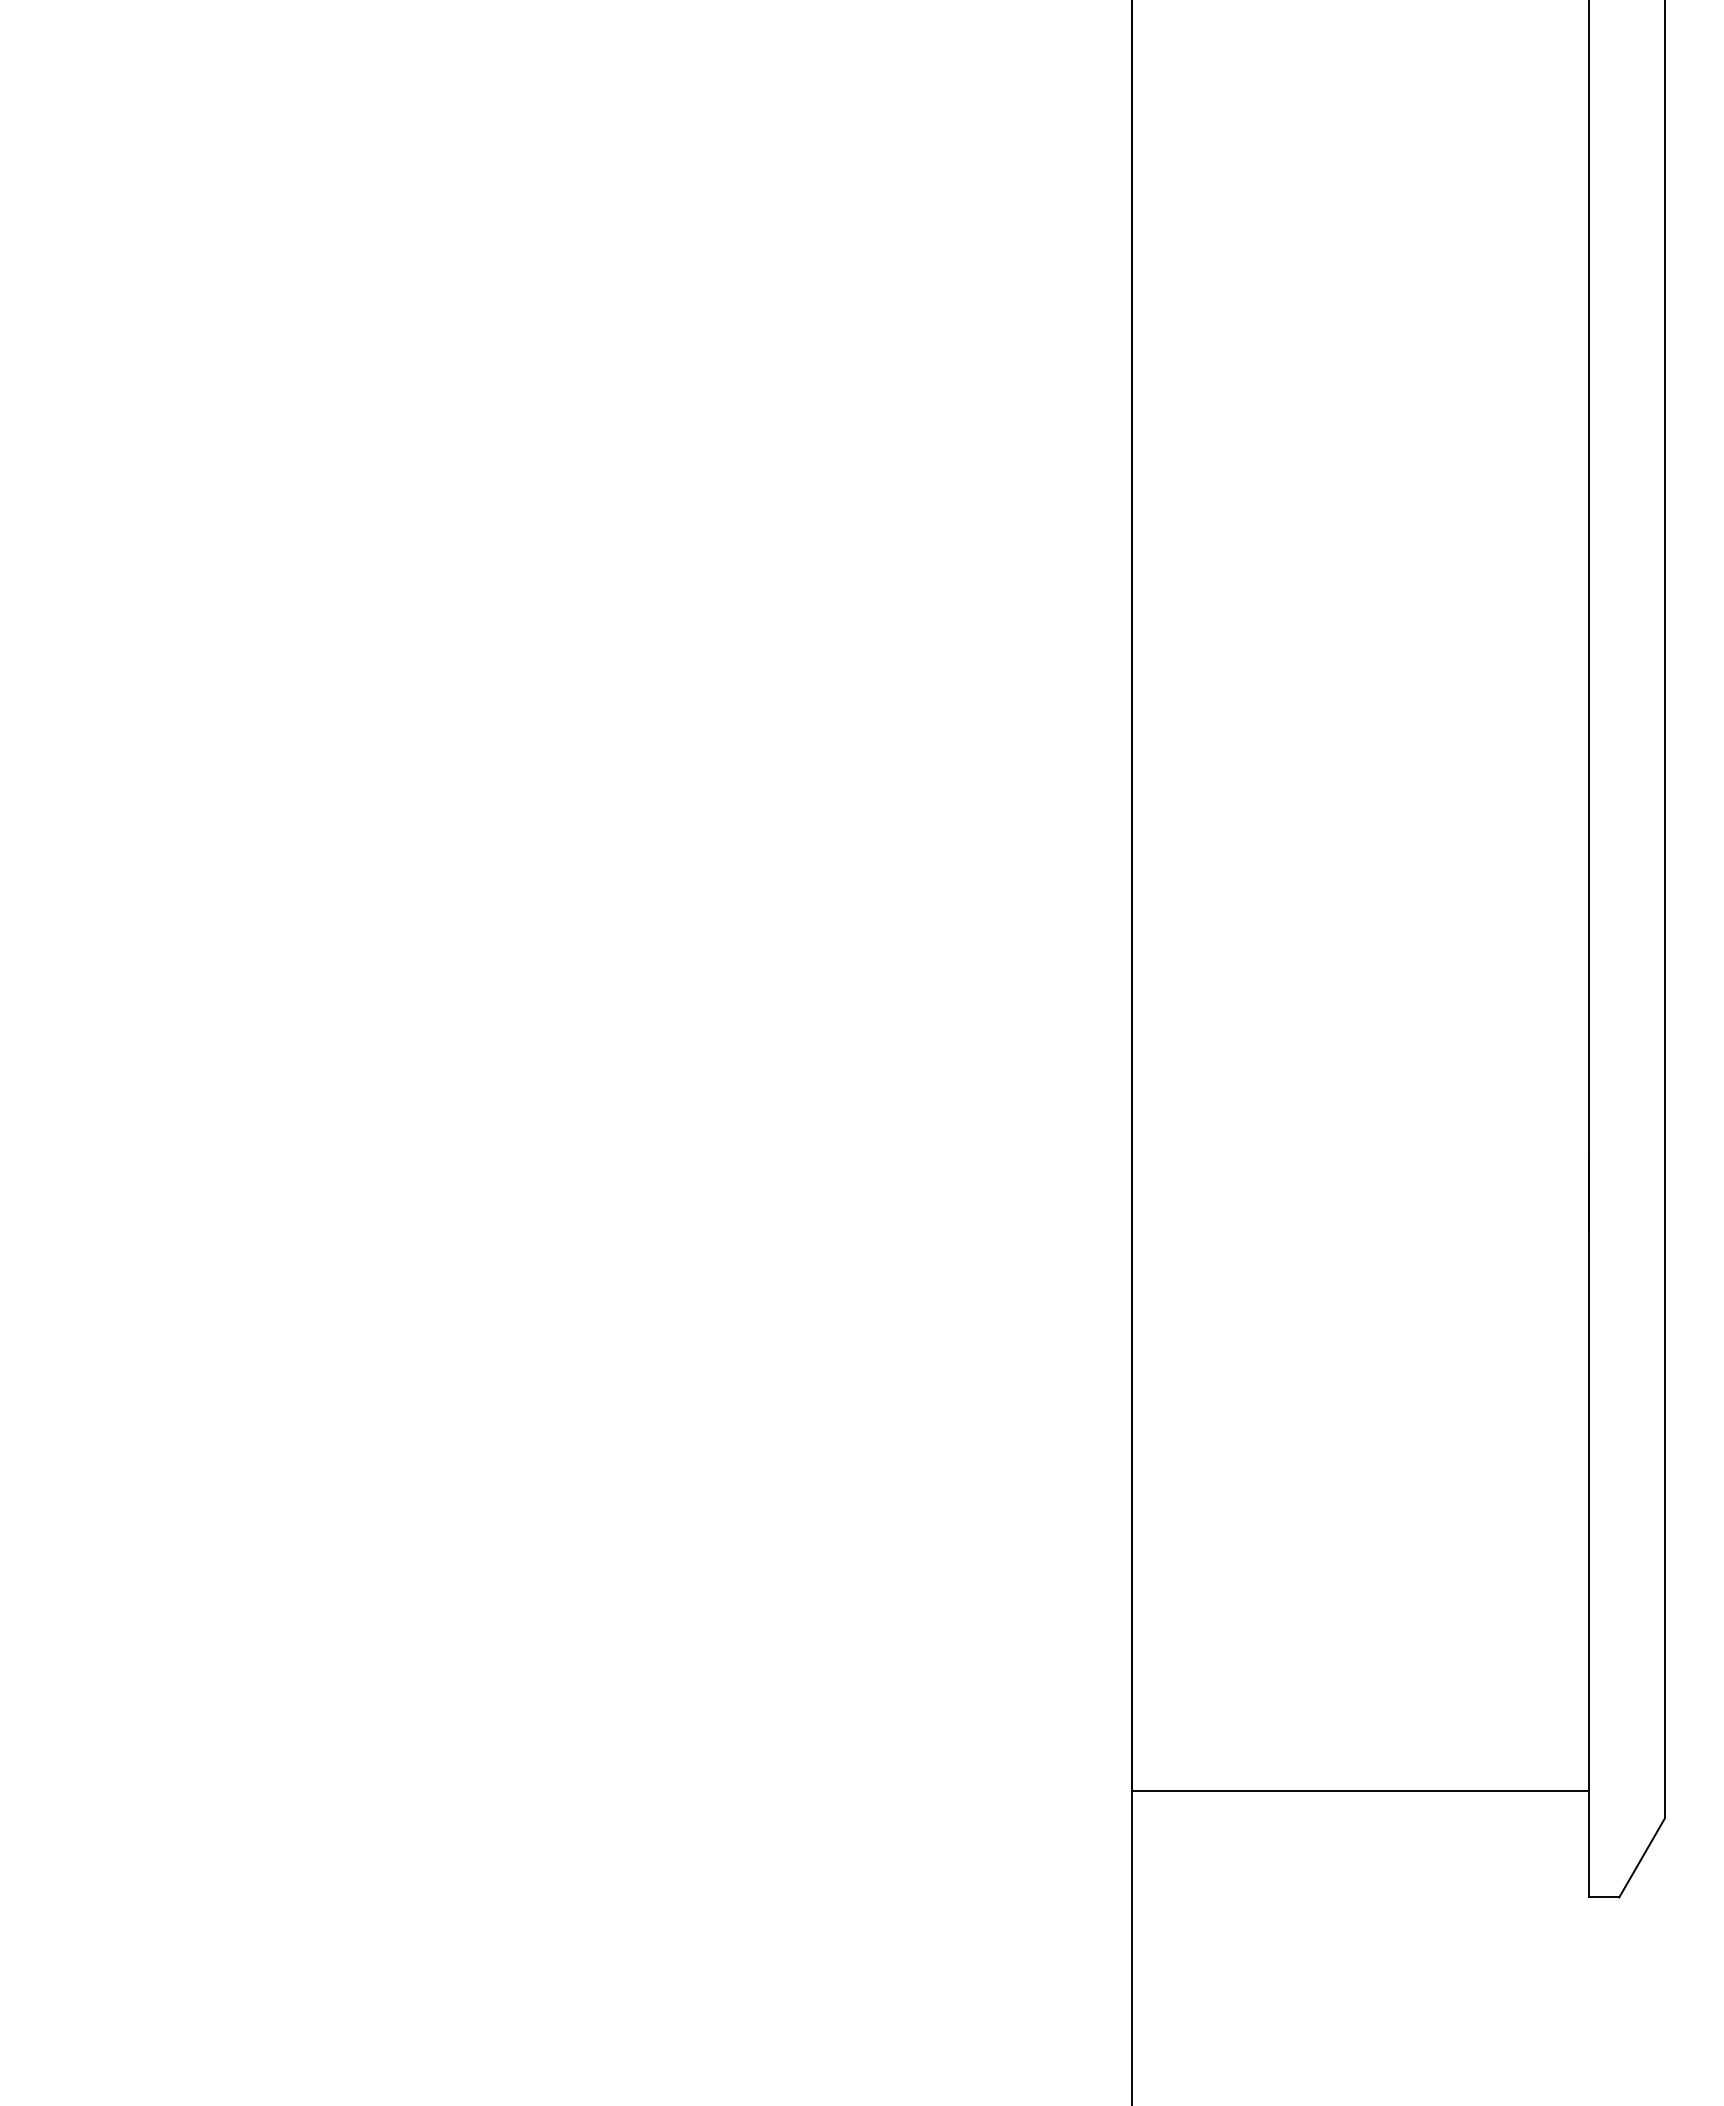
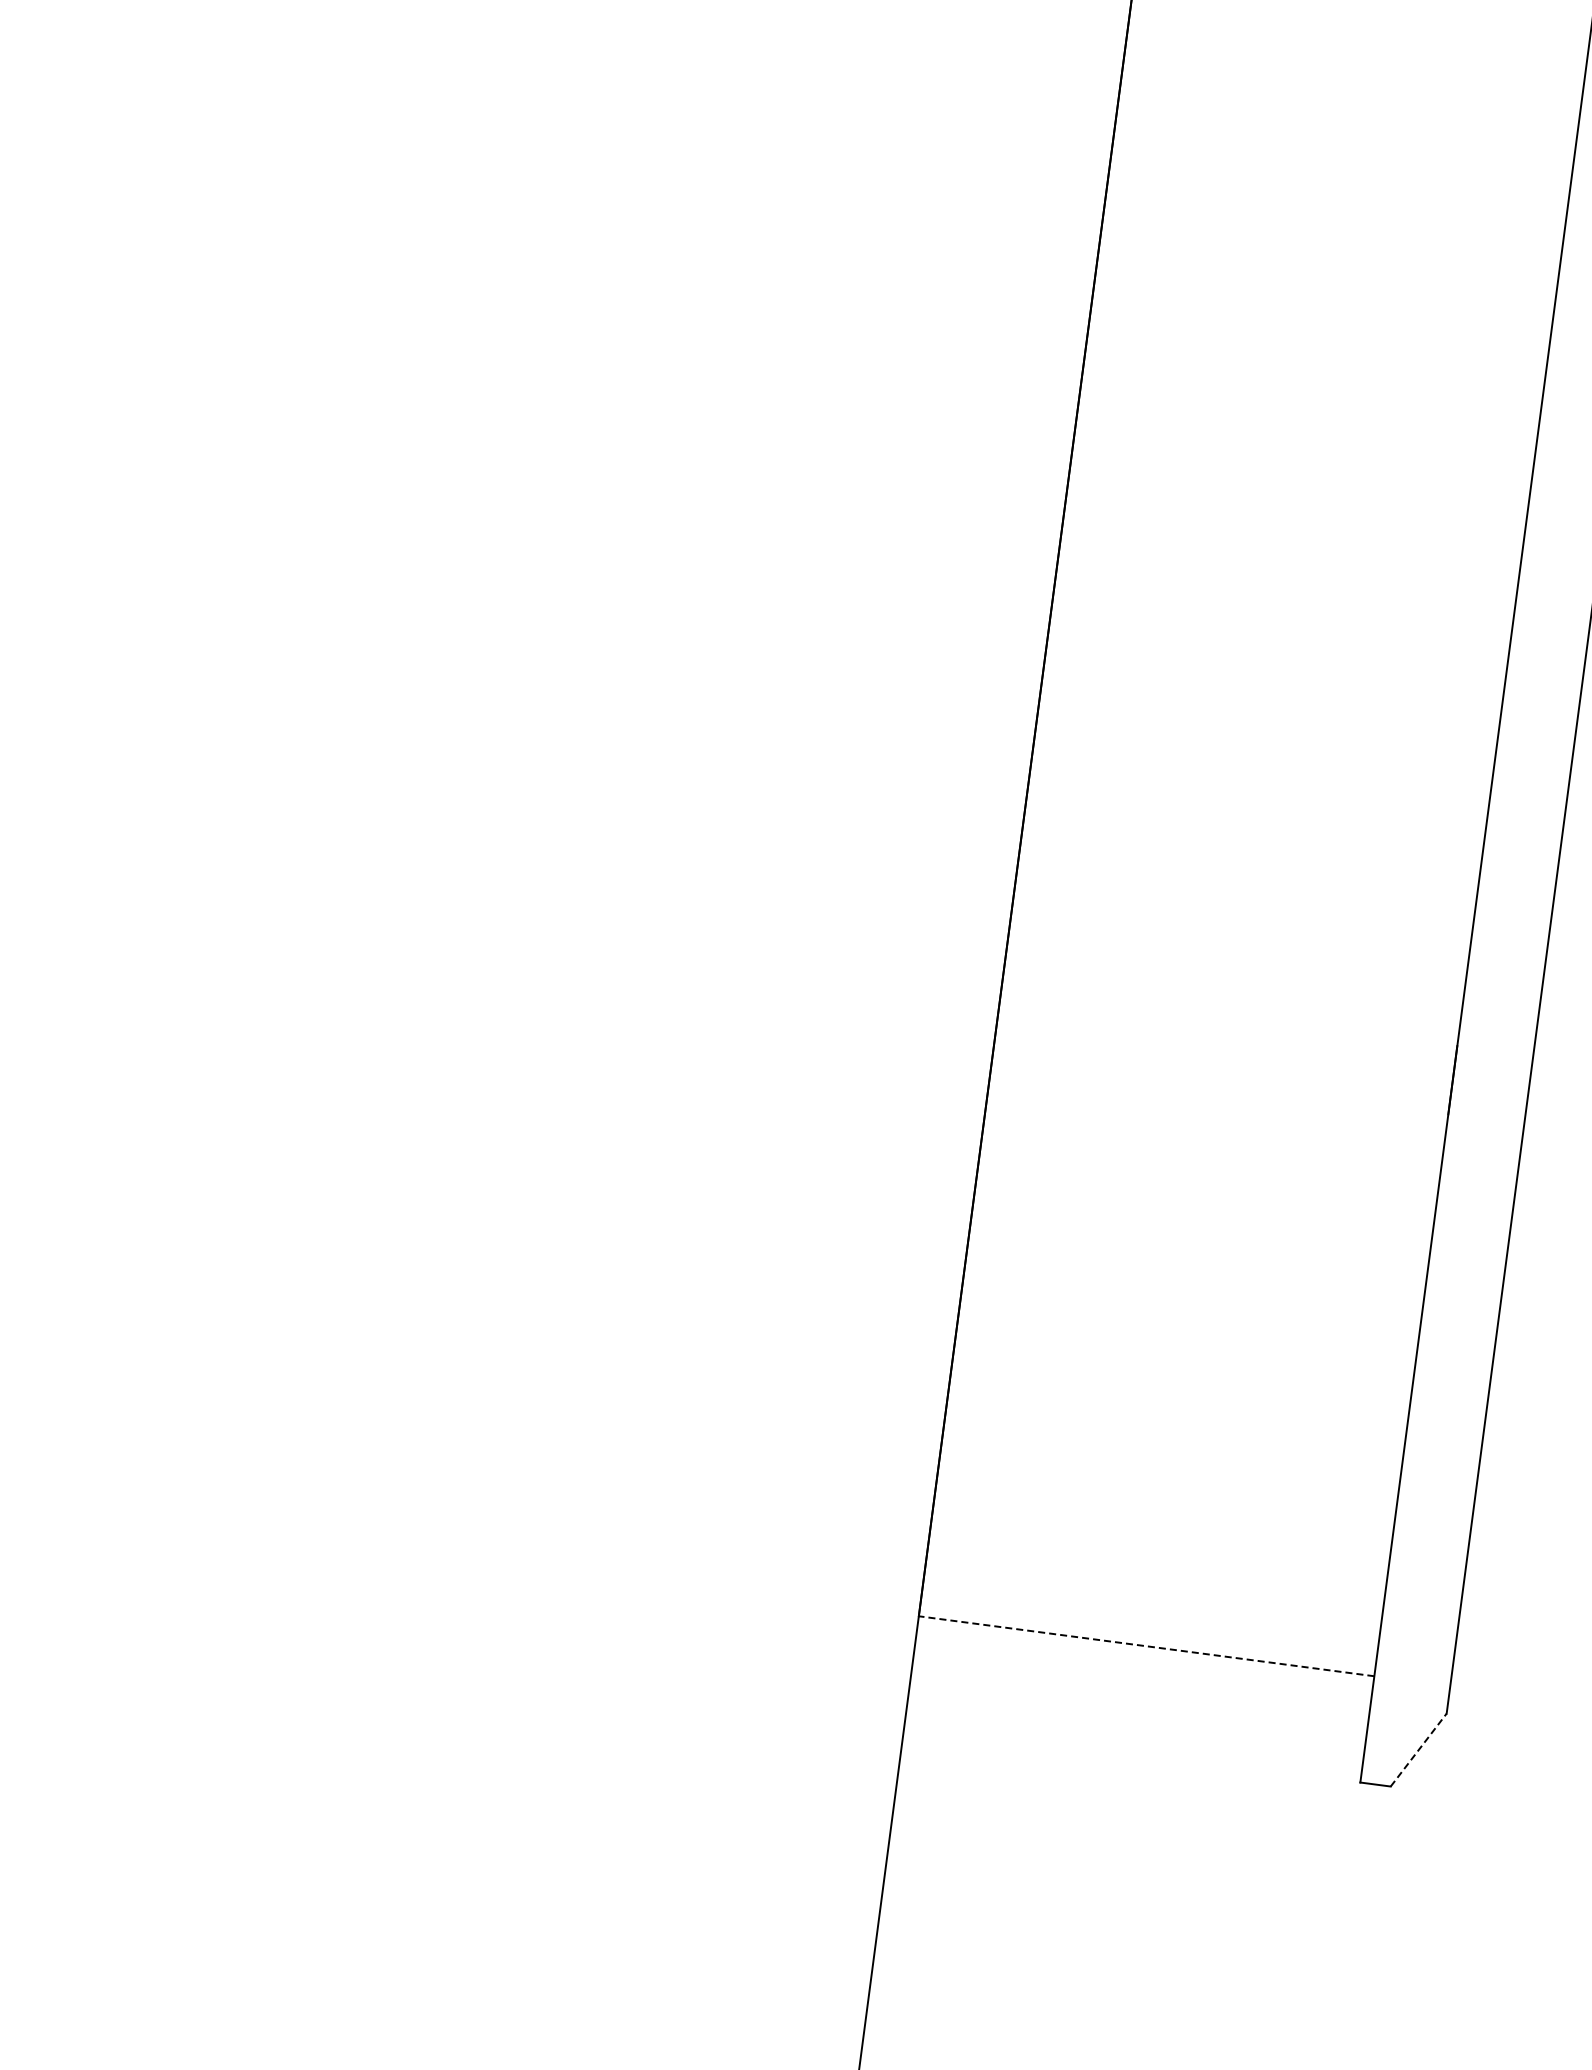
line: (1360, 1790) -> (1146, 1645), solid -> dashed
line: (1642, 1857) -> (1419, 1749), solid -> dashed

